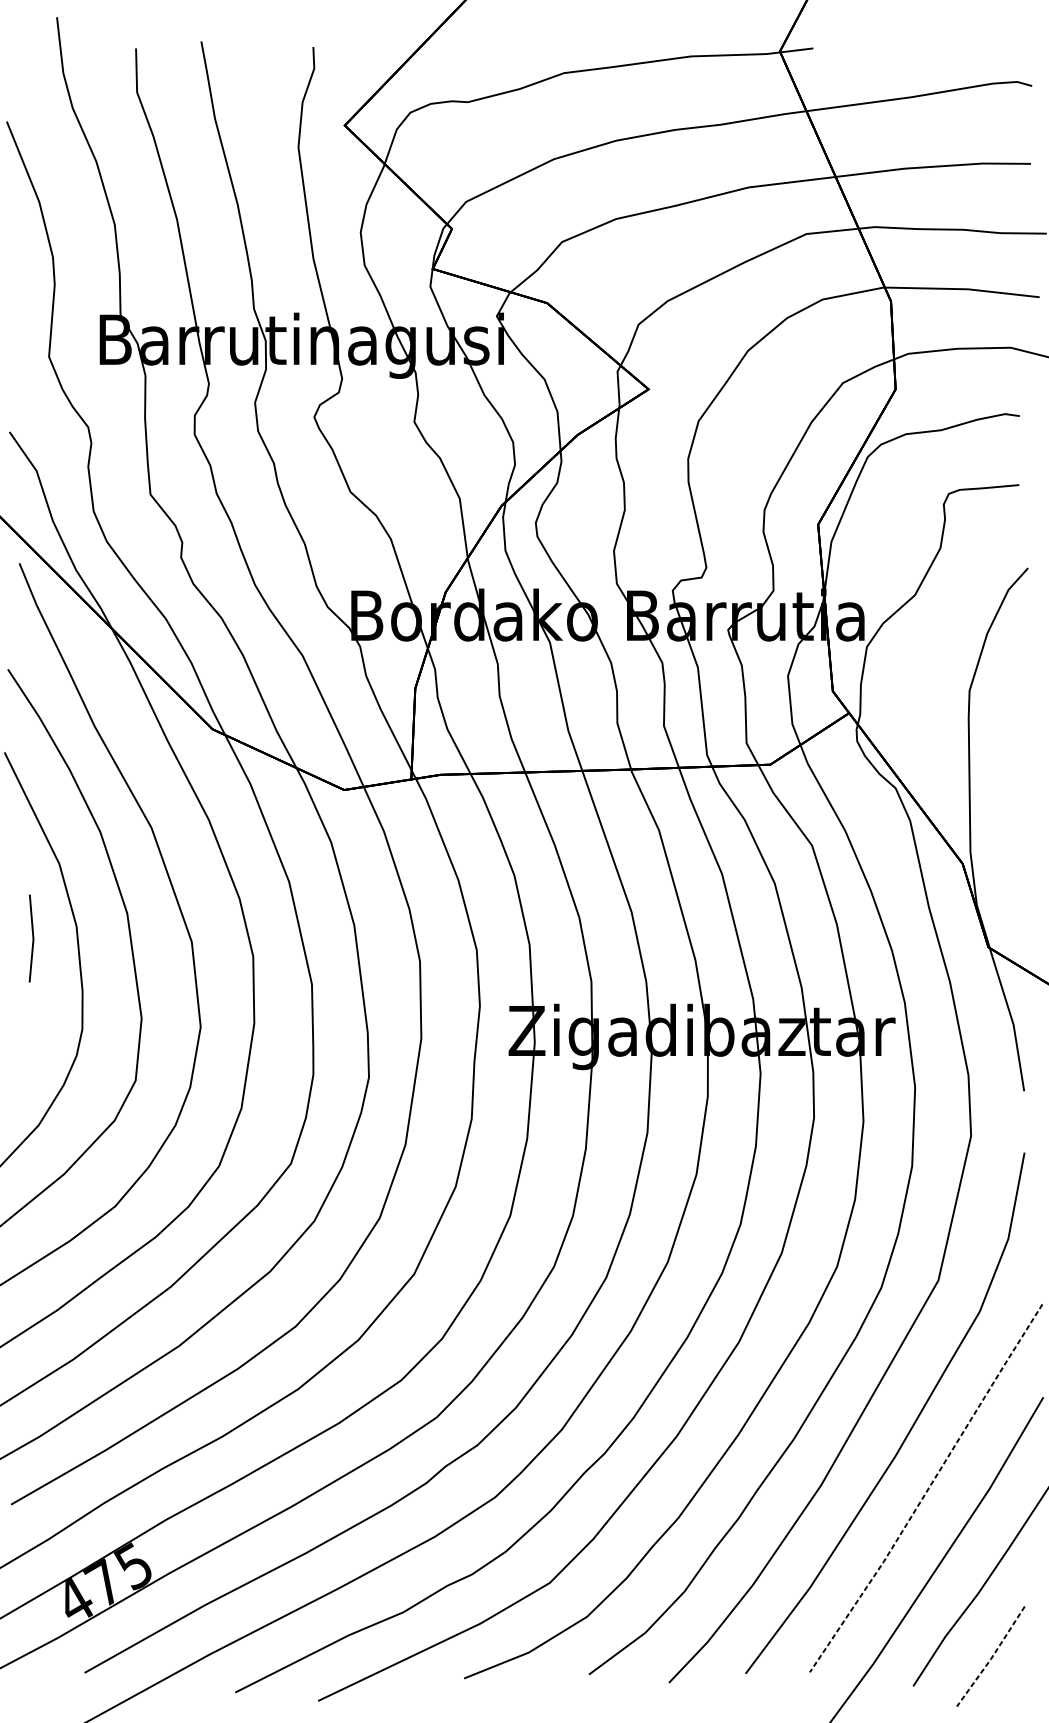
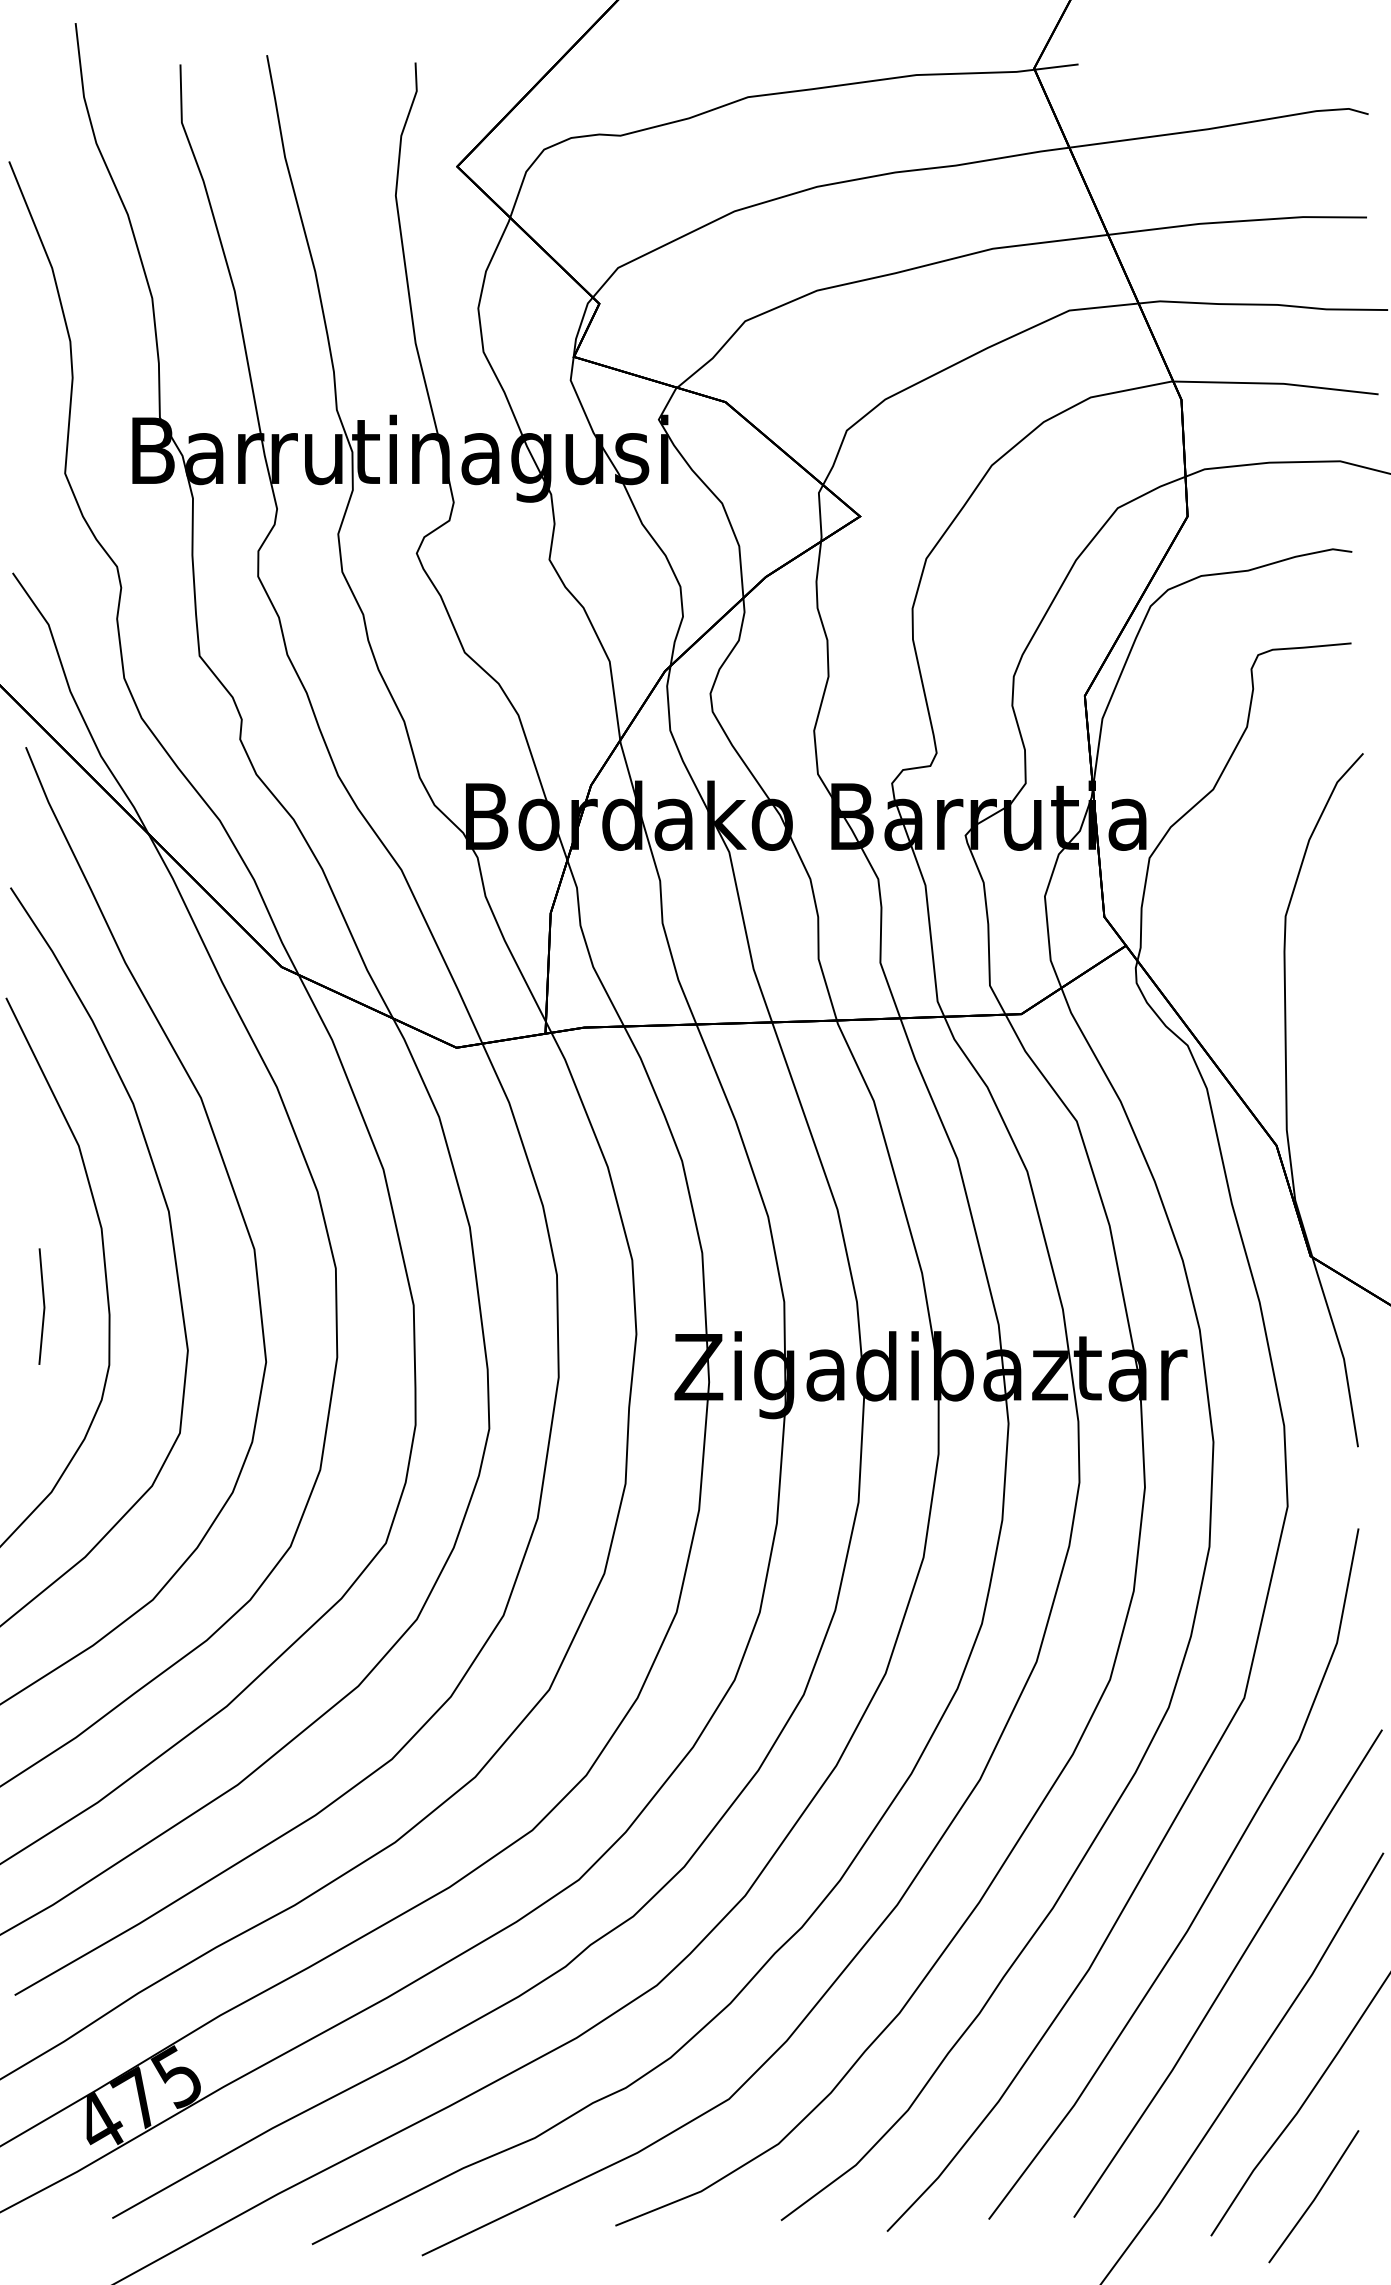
line: (32, 938) -> (43, 1306), moved
line: (927, 1489) -> (1230, 1975), dashed -> solid
line: (992, 1657) -> (1315, 2198), dashed -> solid

